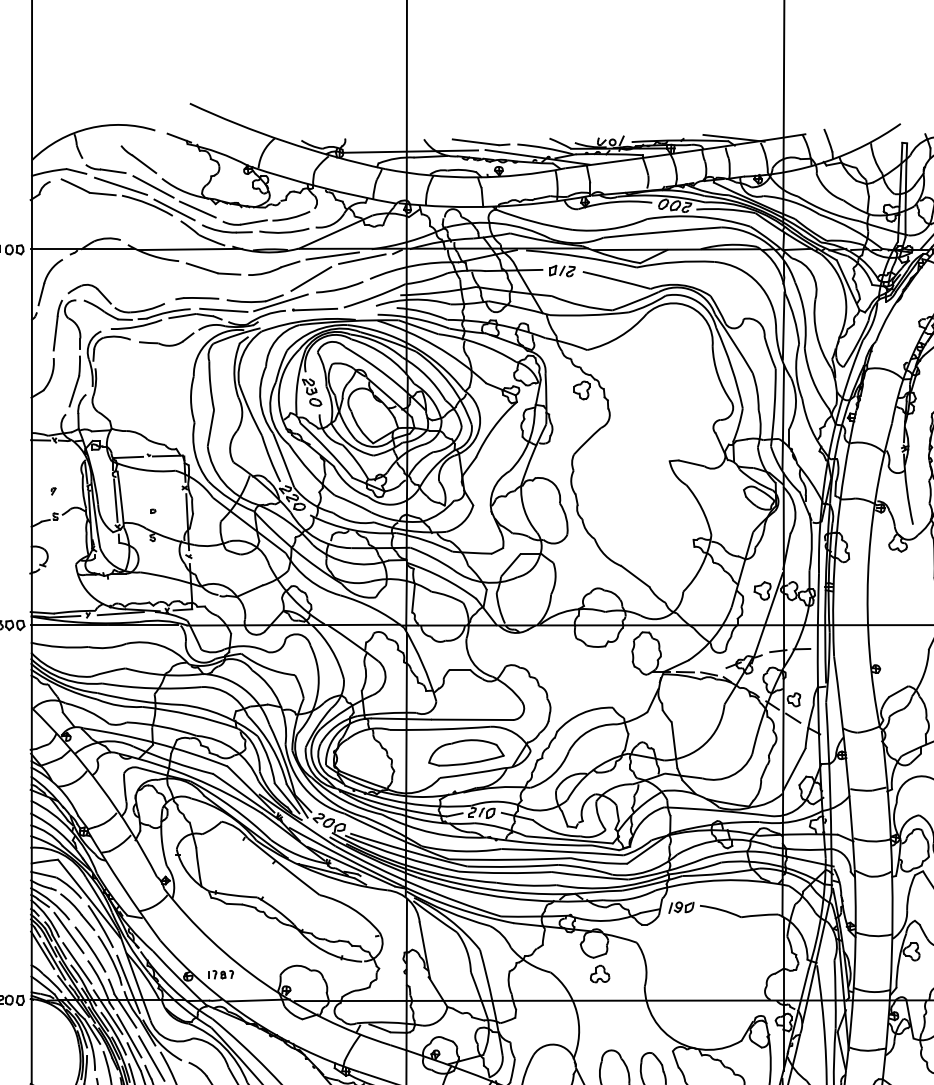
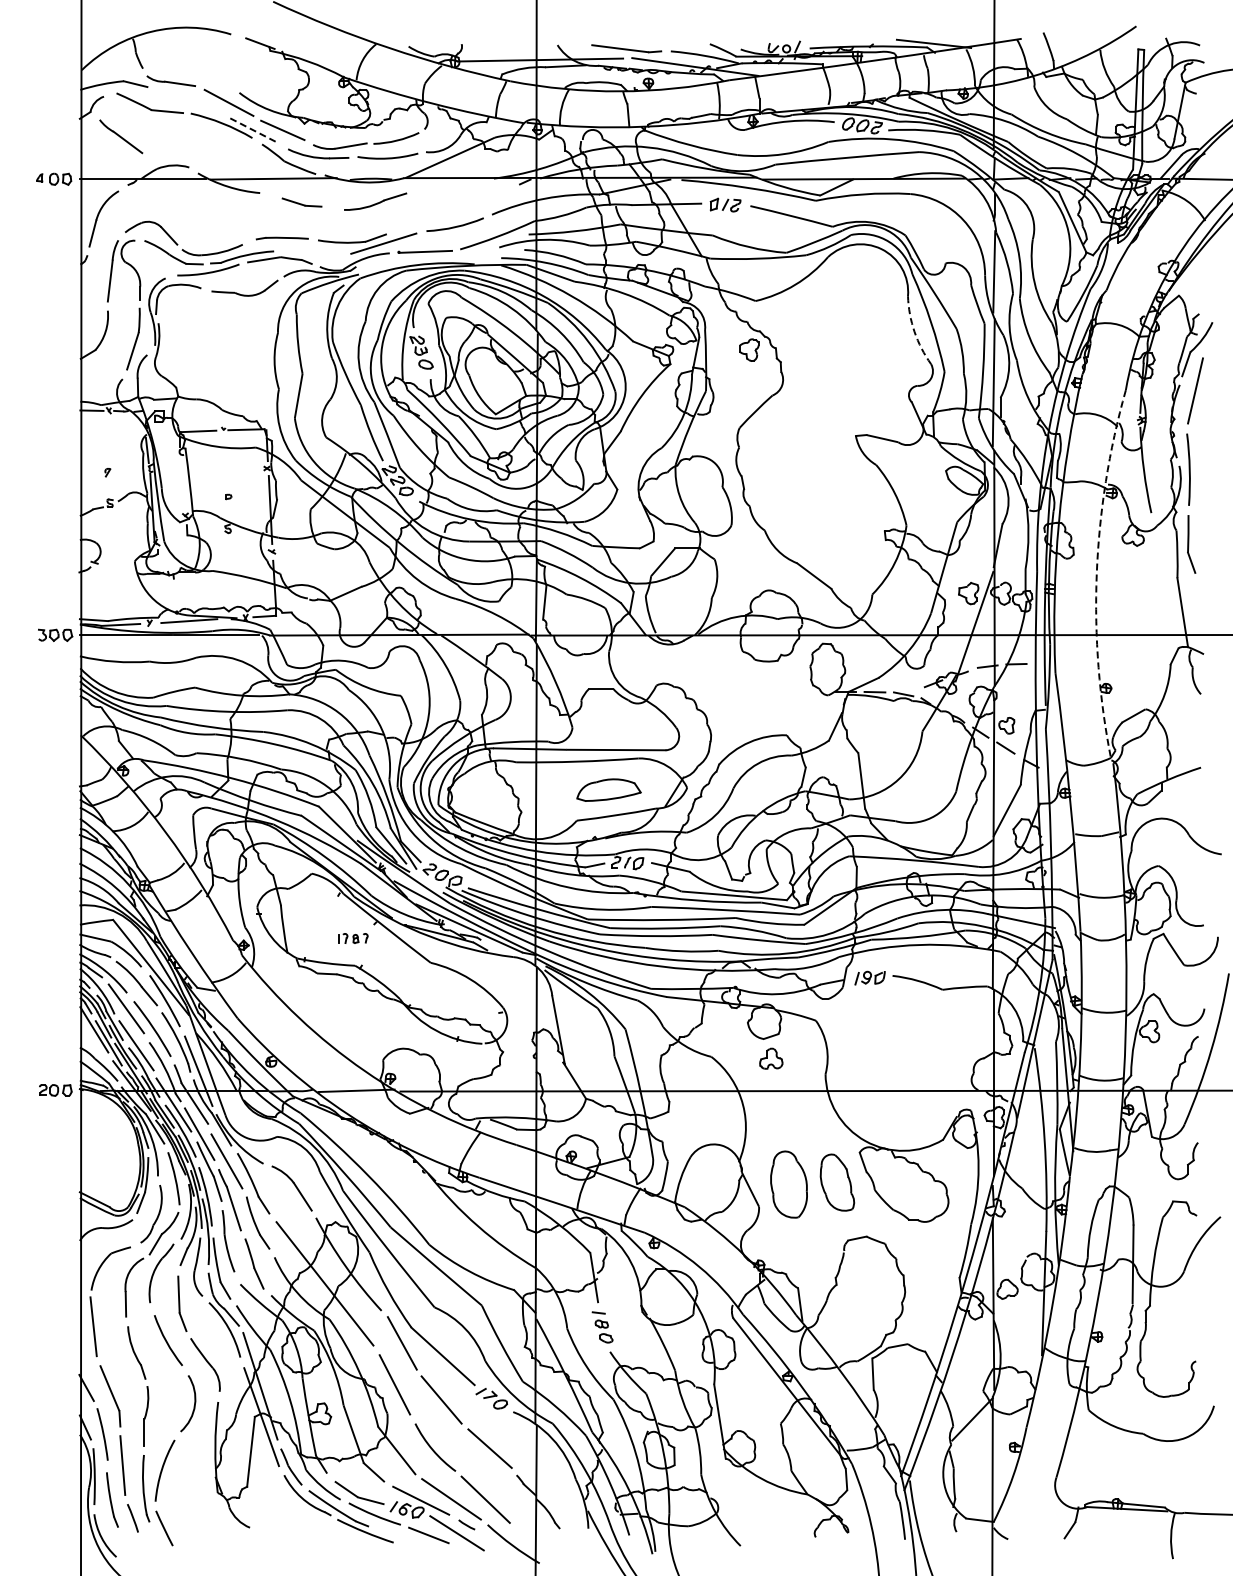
part: (139, 159) -> (121, 136), moved
line: (120, 185) -> (189, 101), removed
line: (175, 210) -> (255, 131), solid -> dashed
line: (332, 255) -> (446, 186), removed
line: (362, 259) -> (482, 190), removed
part: (213, 268) -> (301, 202), size x0.6
line: (311, 278) -> (420, 214), removed
line: (223, 310) -> (314, 252), removed
arc: (717, 375) -> (914, 331), solid -> dashed
line: (116, 500) -> (183, 483), removed
arc: (867, 575) -> (1096, 574), solid -> dashed
part: (466, 752) -> (608, 789), size x0.7
part: (221, 974) -> (353, 938), moved

